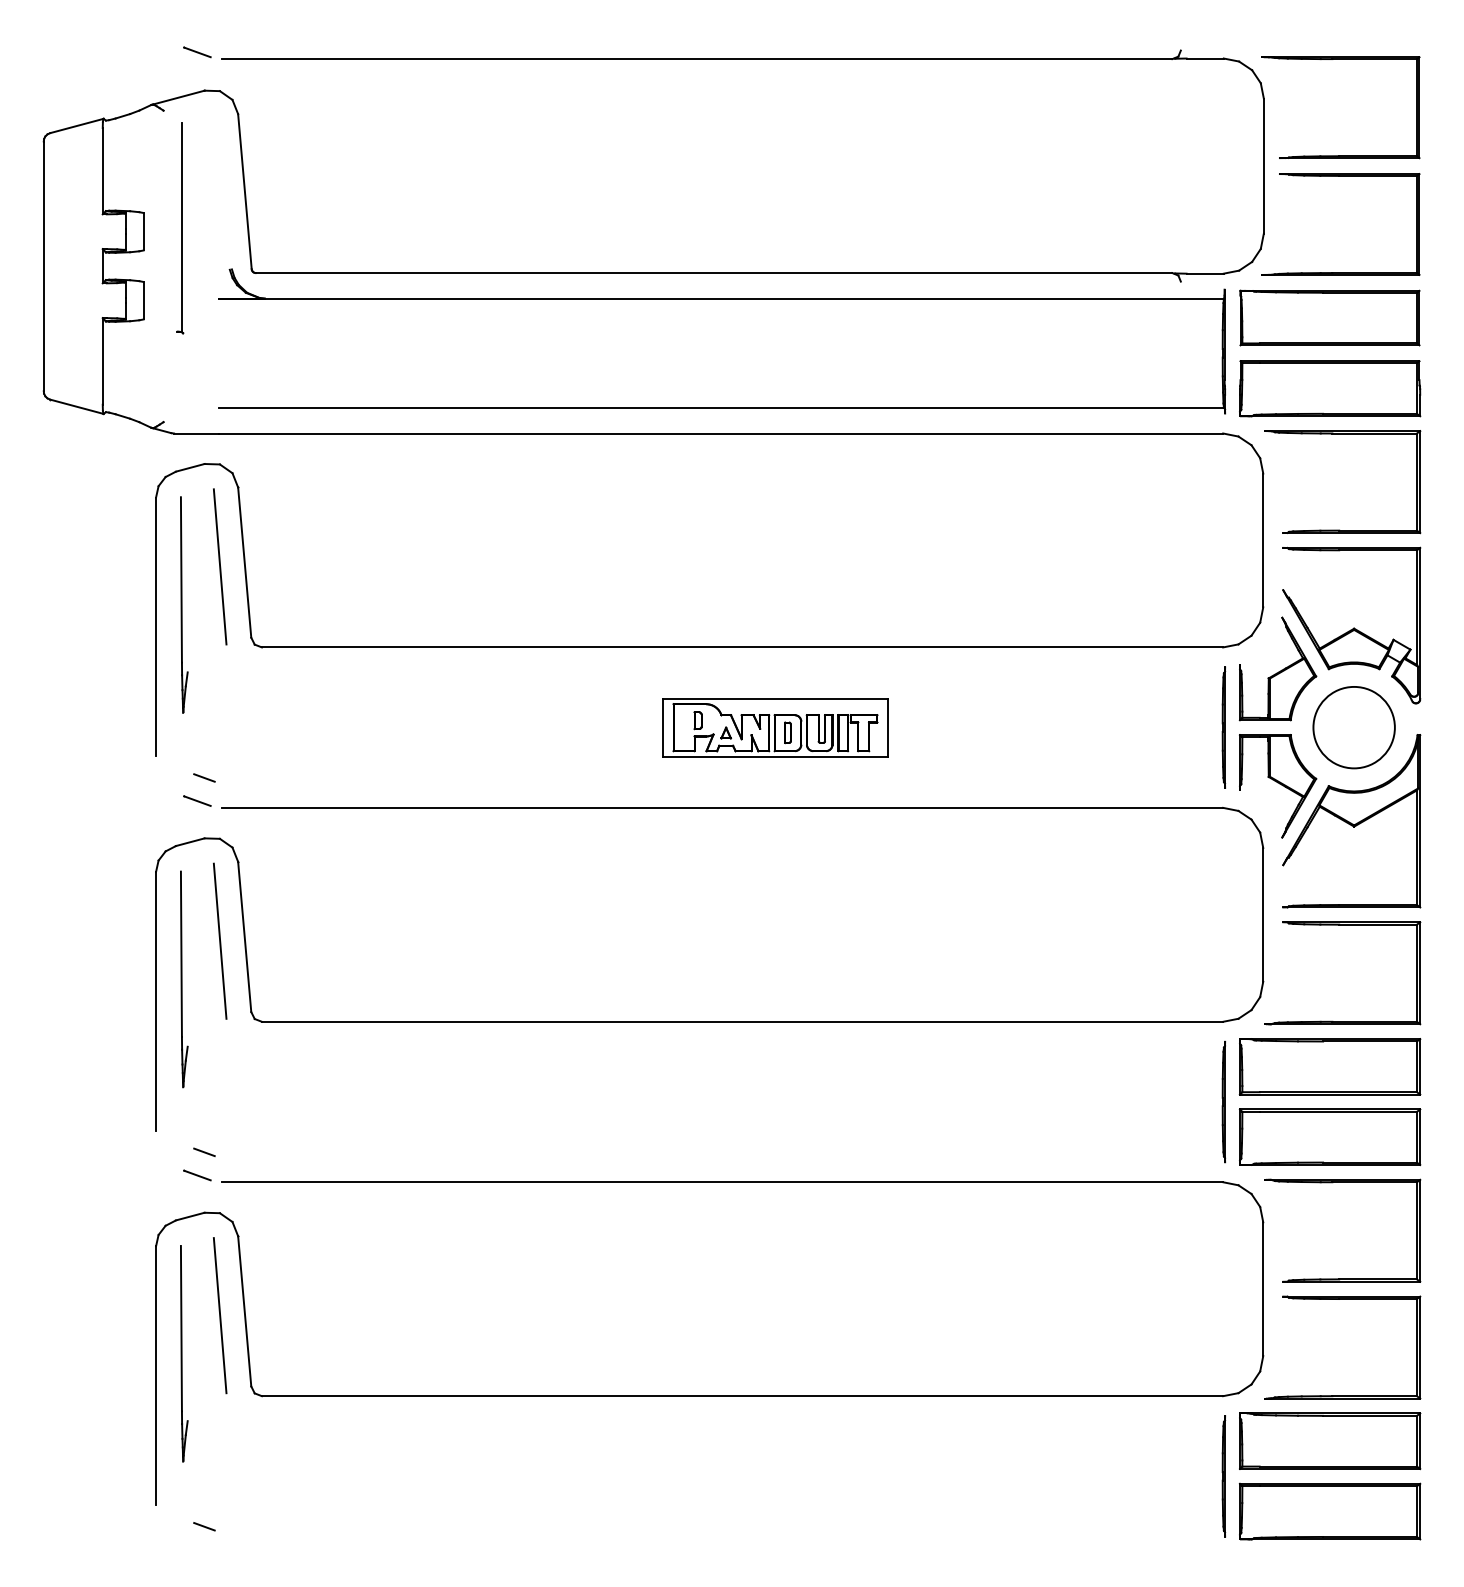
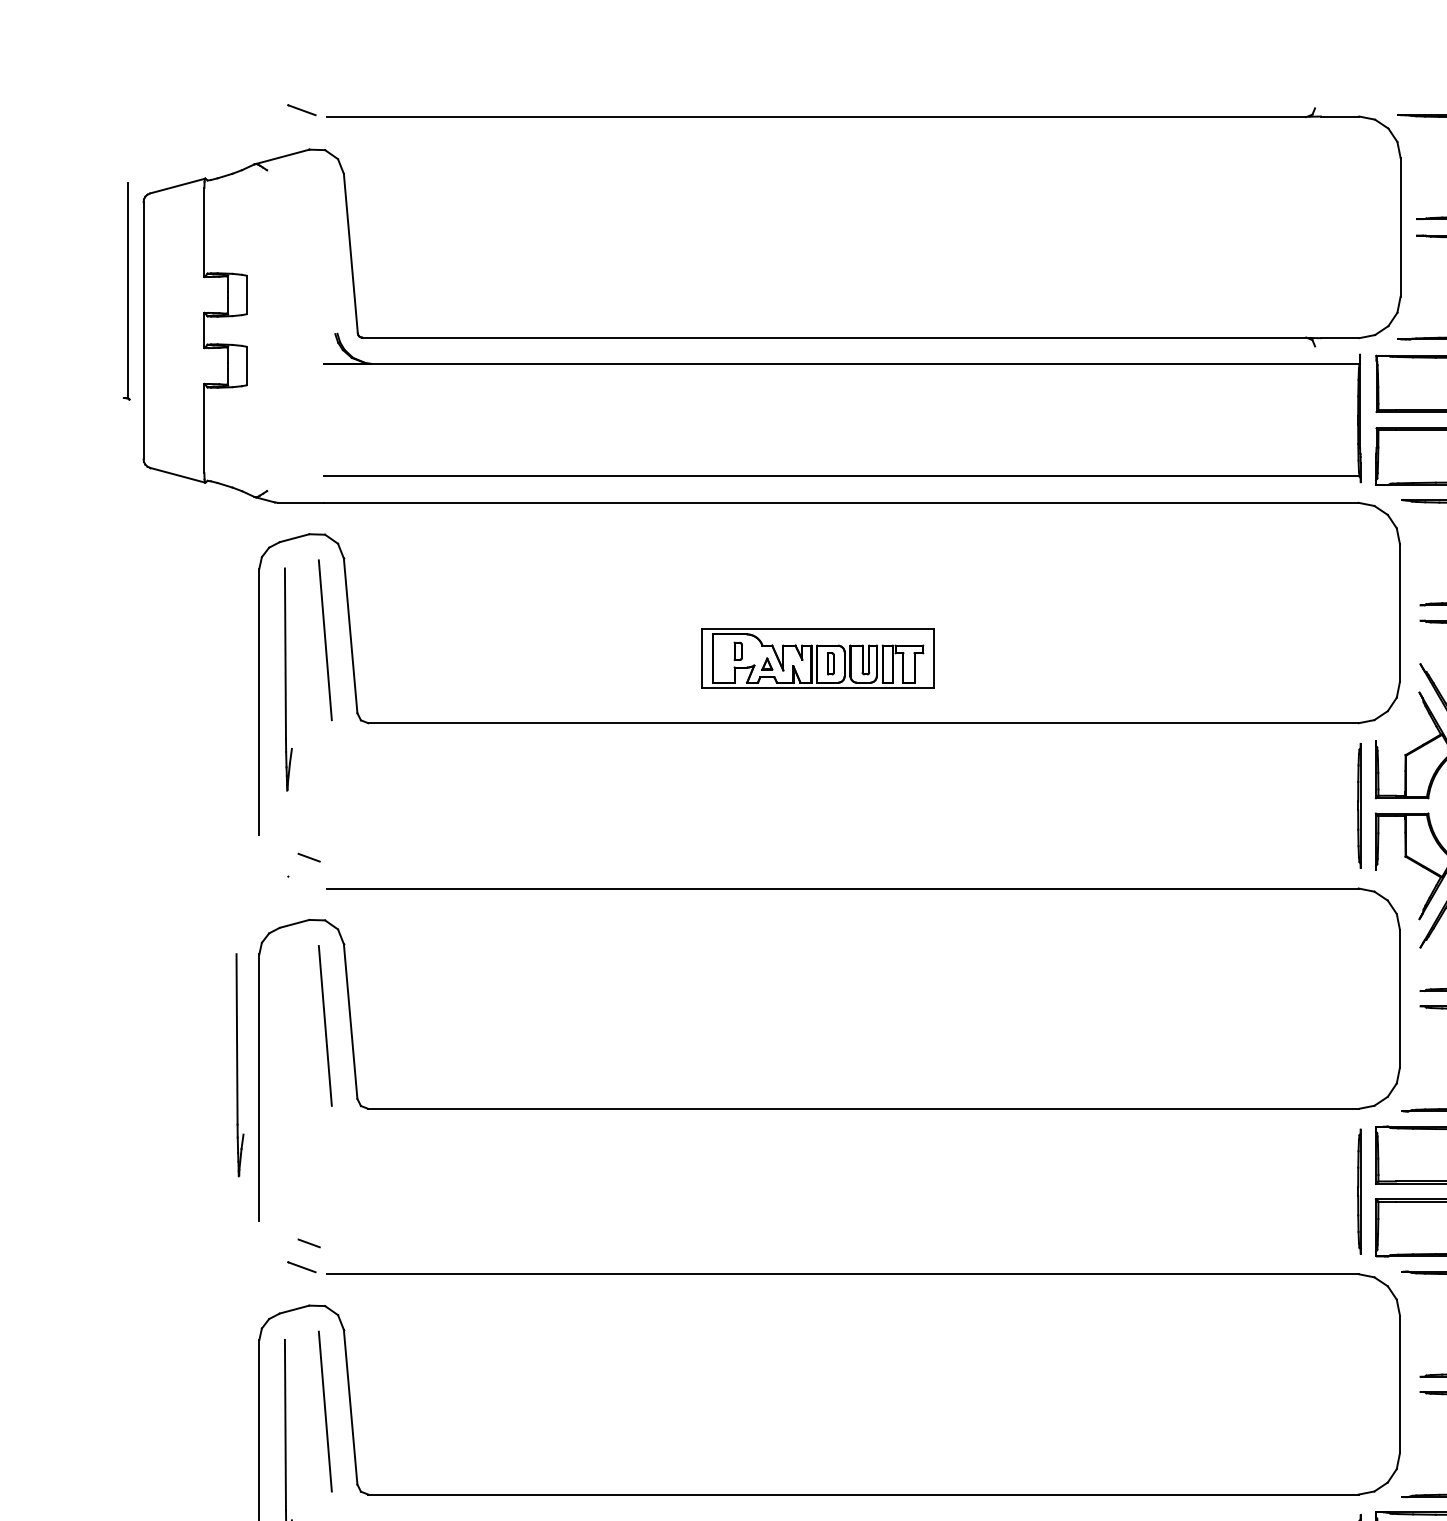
part: (180, 228) -> (126, 291), moved
part: (775, 727) -> (818, 658), moved
line: (197, 800) -> (302, 880), removed
part: (184, 979) -> (240, 1065), moved

